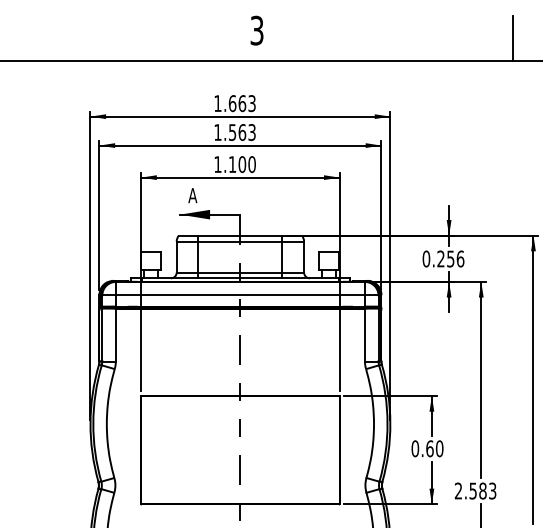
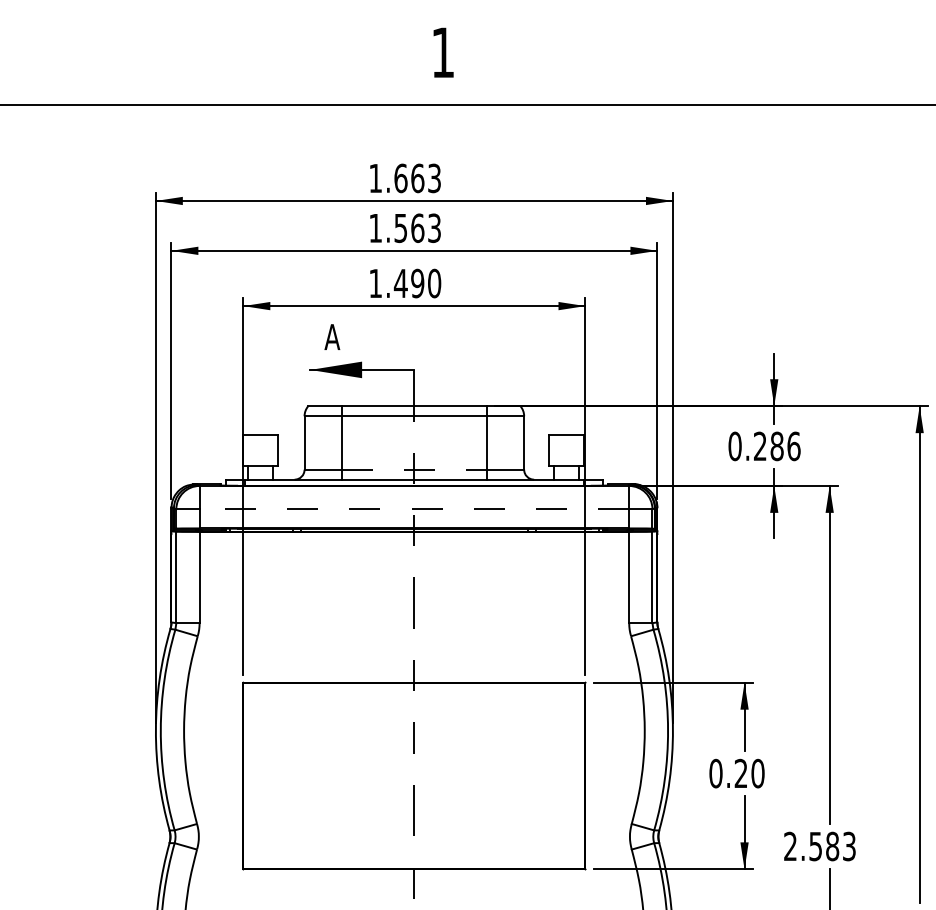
text: (256, 30) -> (442, 52), 3 -> 1
line: (512, 38) -> (883, 66), removed
text: (236, 164) -> (407, 283), 1.100 -> 1.490
text: (450, 258) -> (776, 445), 0.256 -> 0.286
line: (240, 272) -> (414, 469), solid -> dashed
line: (240, 295) -> (414, 509), solid -> dashed
text: (429, 448) -> (740, 773), 0.60 -> 0.20

